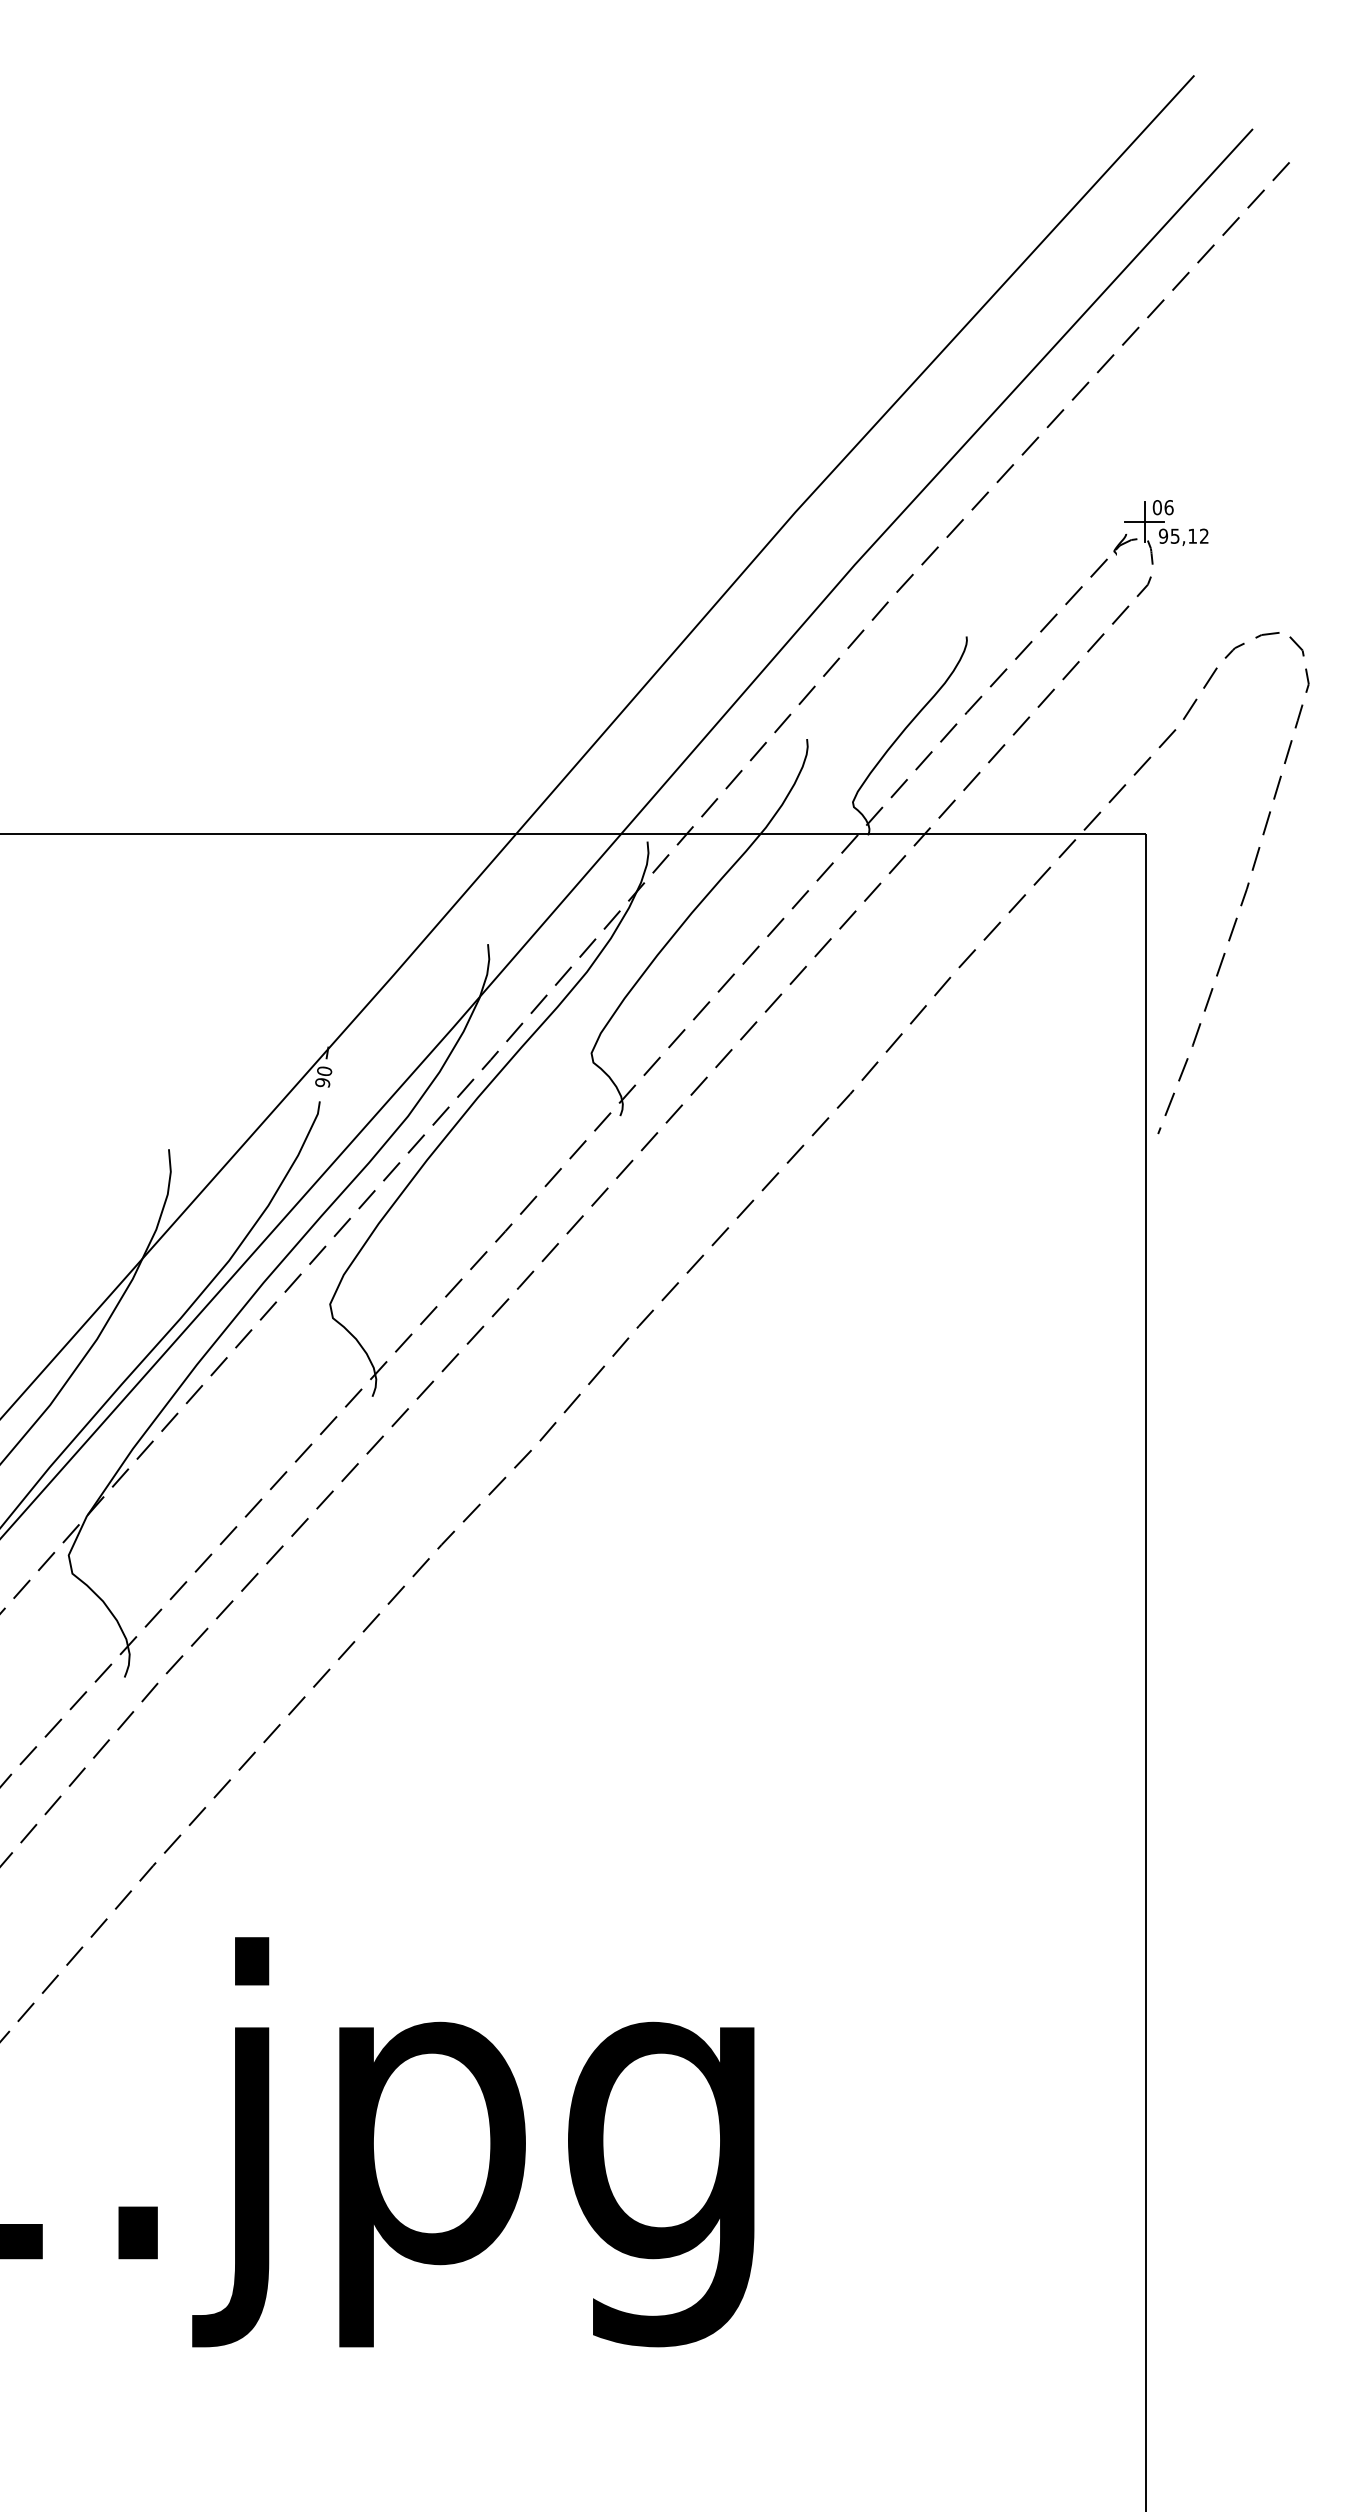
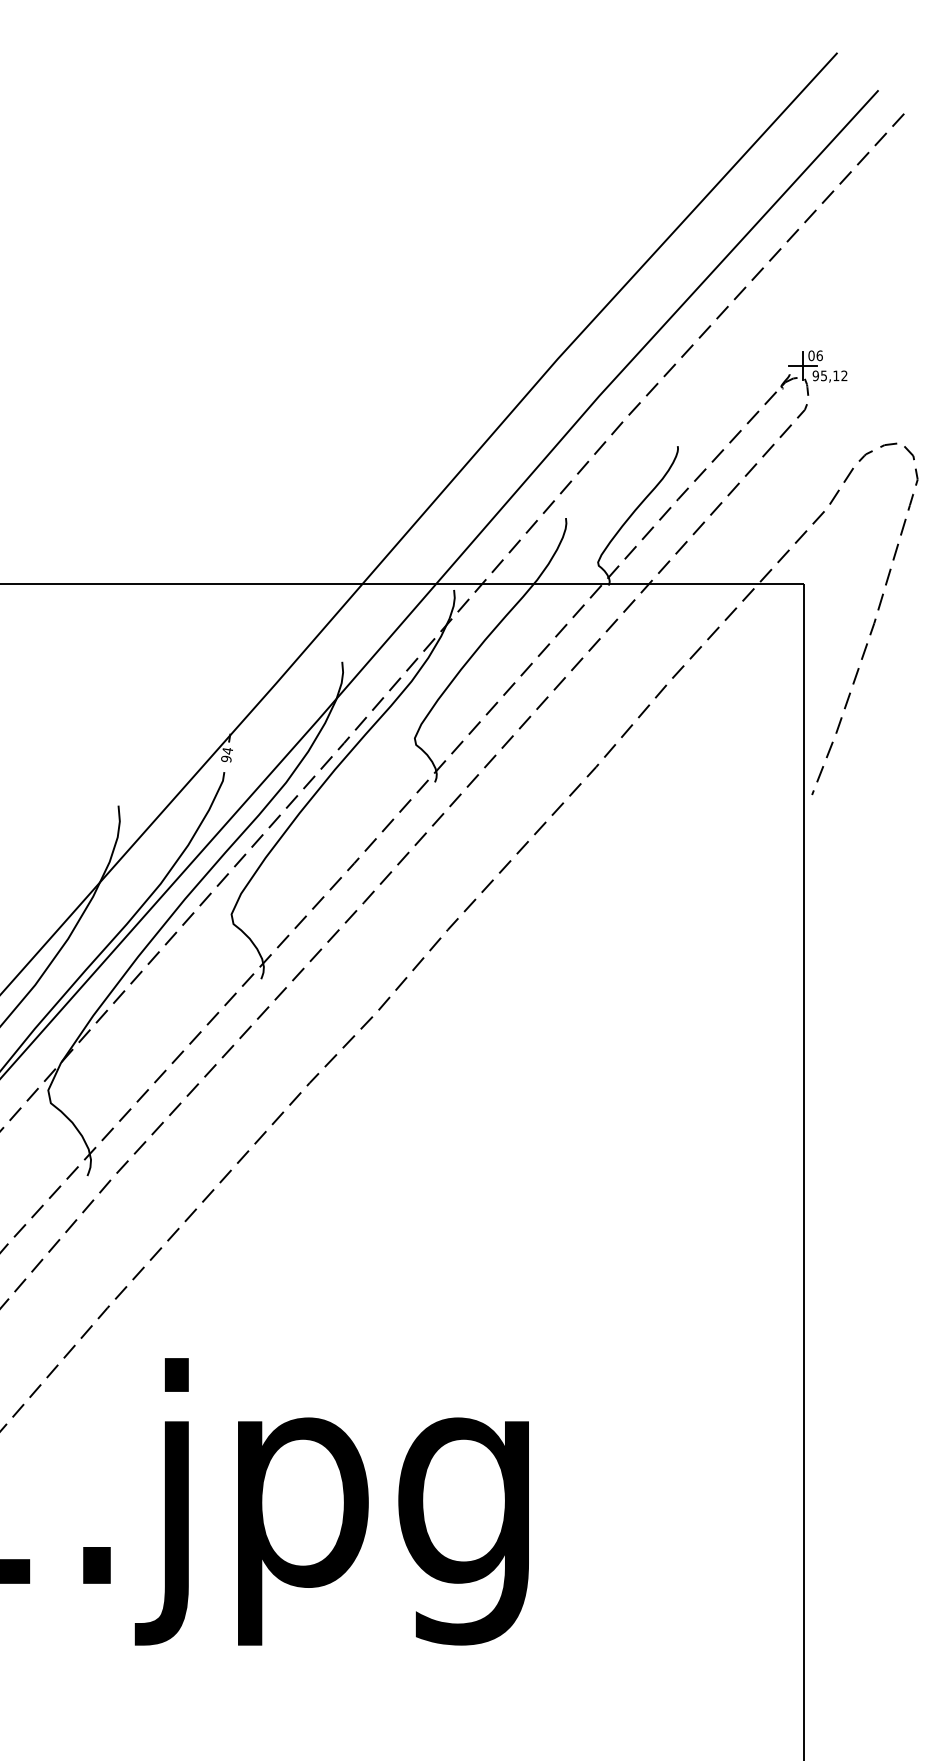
text: (324, 1070) -> (227, 750), 90 -> 94

